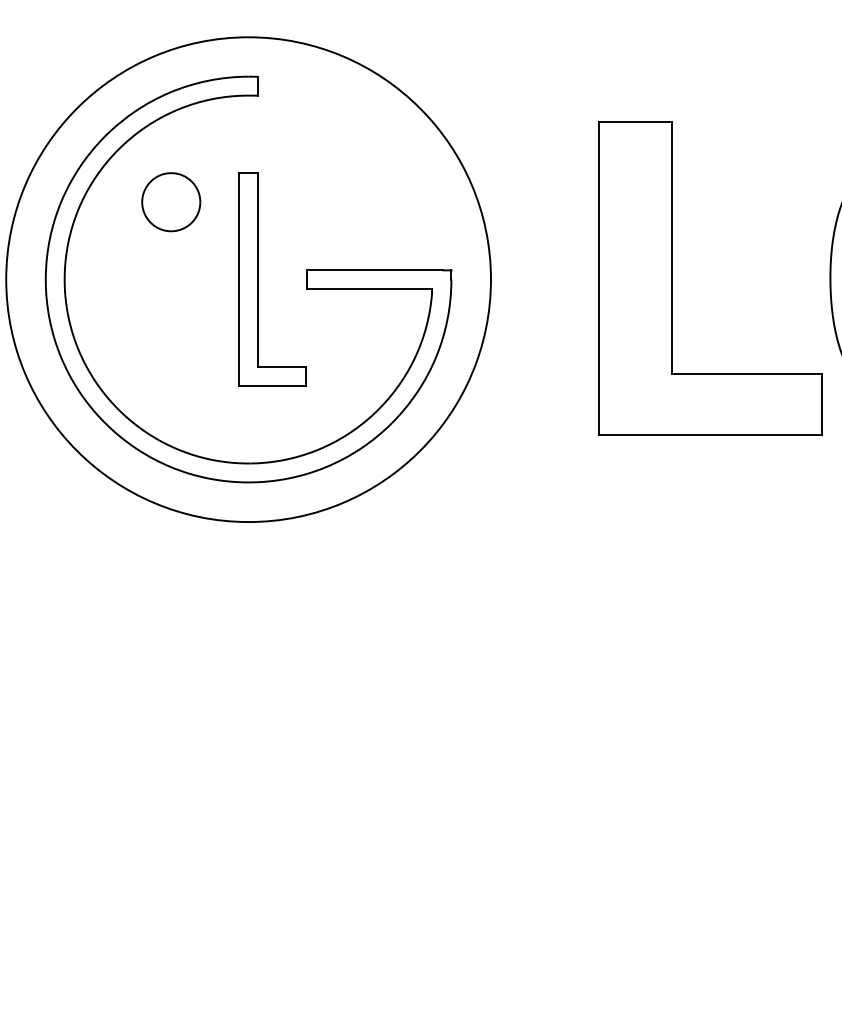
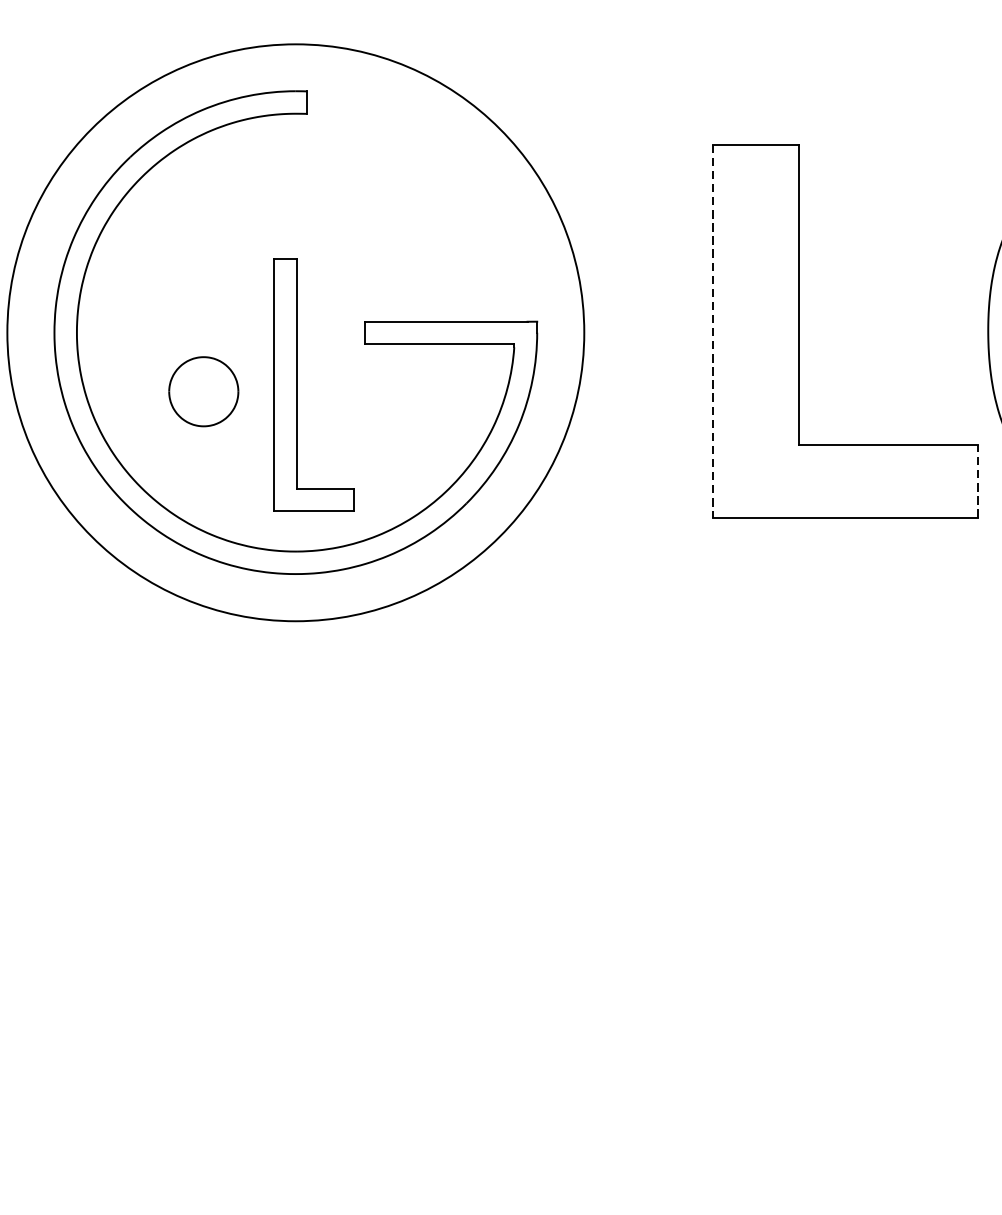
part: (171, 202) -> (204, 392), moved
line: (599, 278) -> (713, 331), solid -> dashed
part: (258, 279) -> (296, 384), moved
line: (821, 404) -> (977, 481), solid -> dashed

